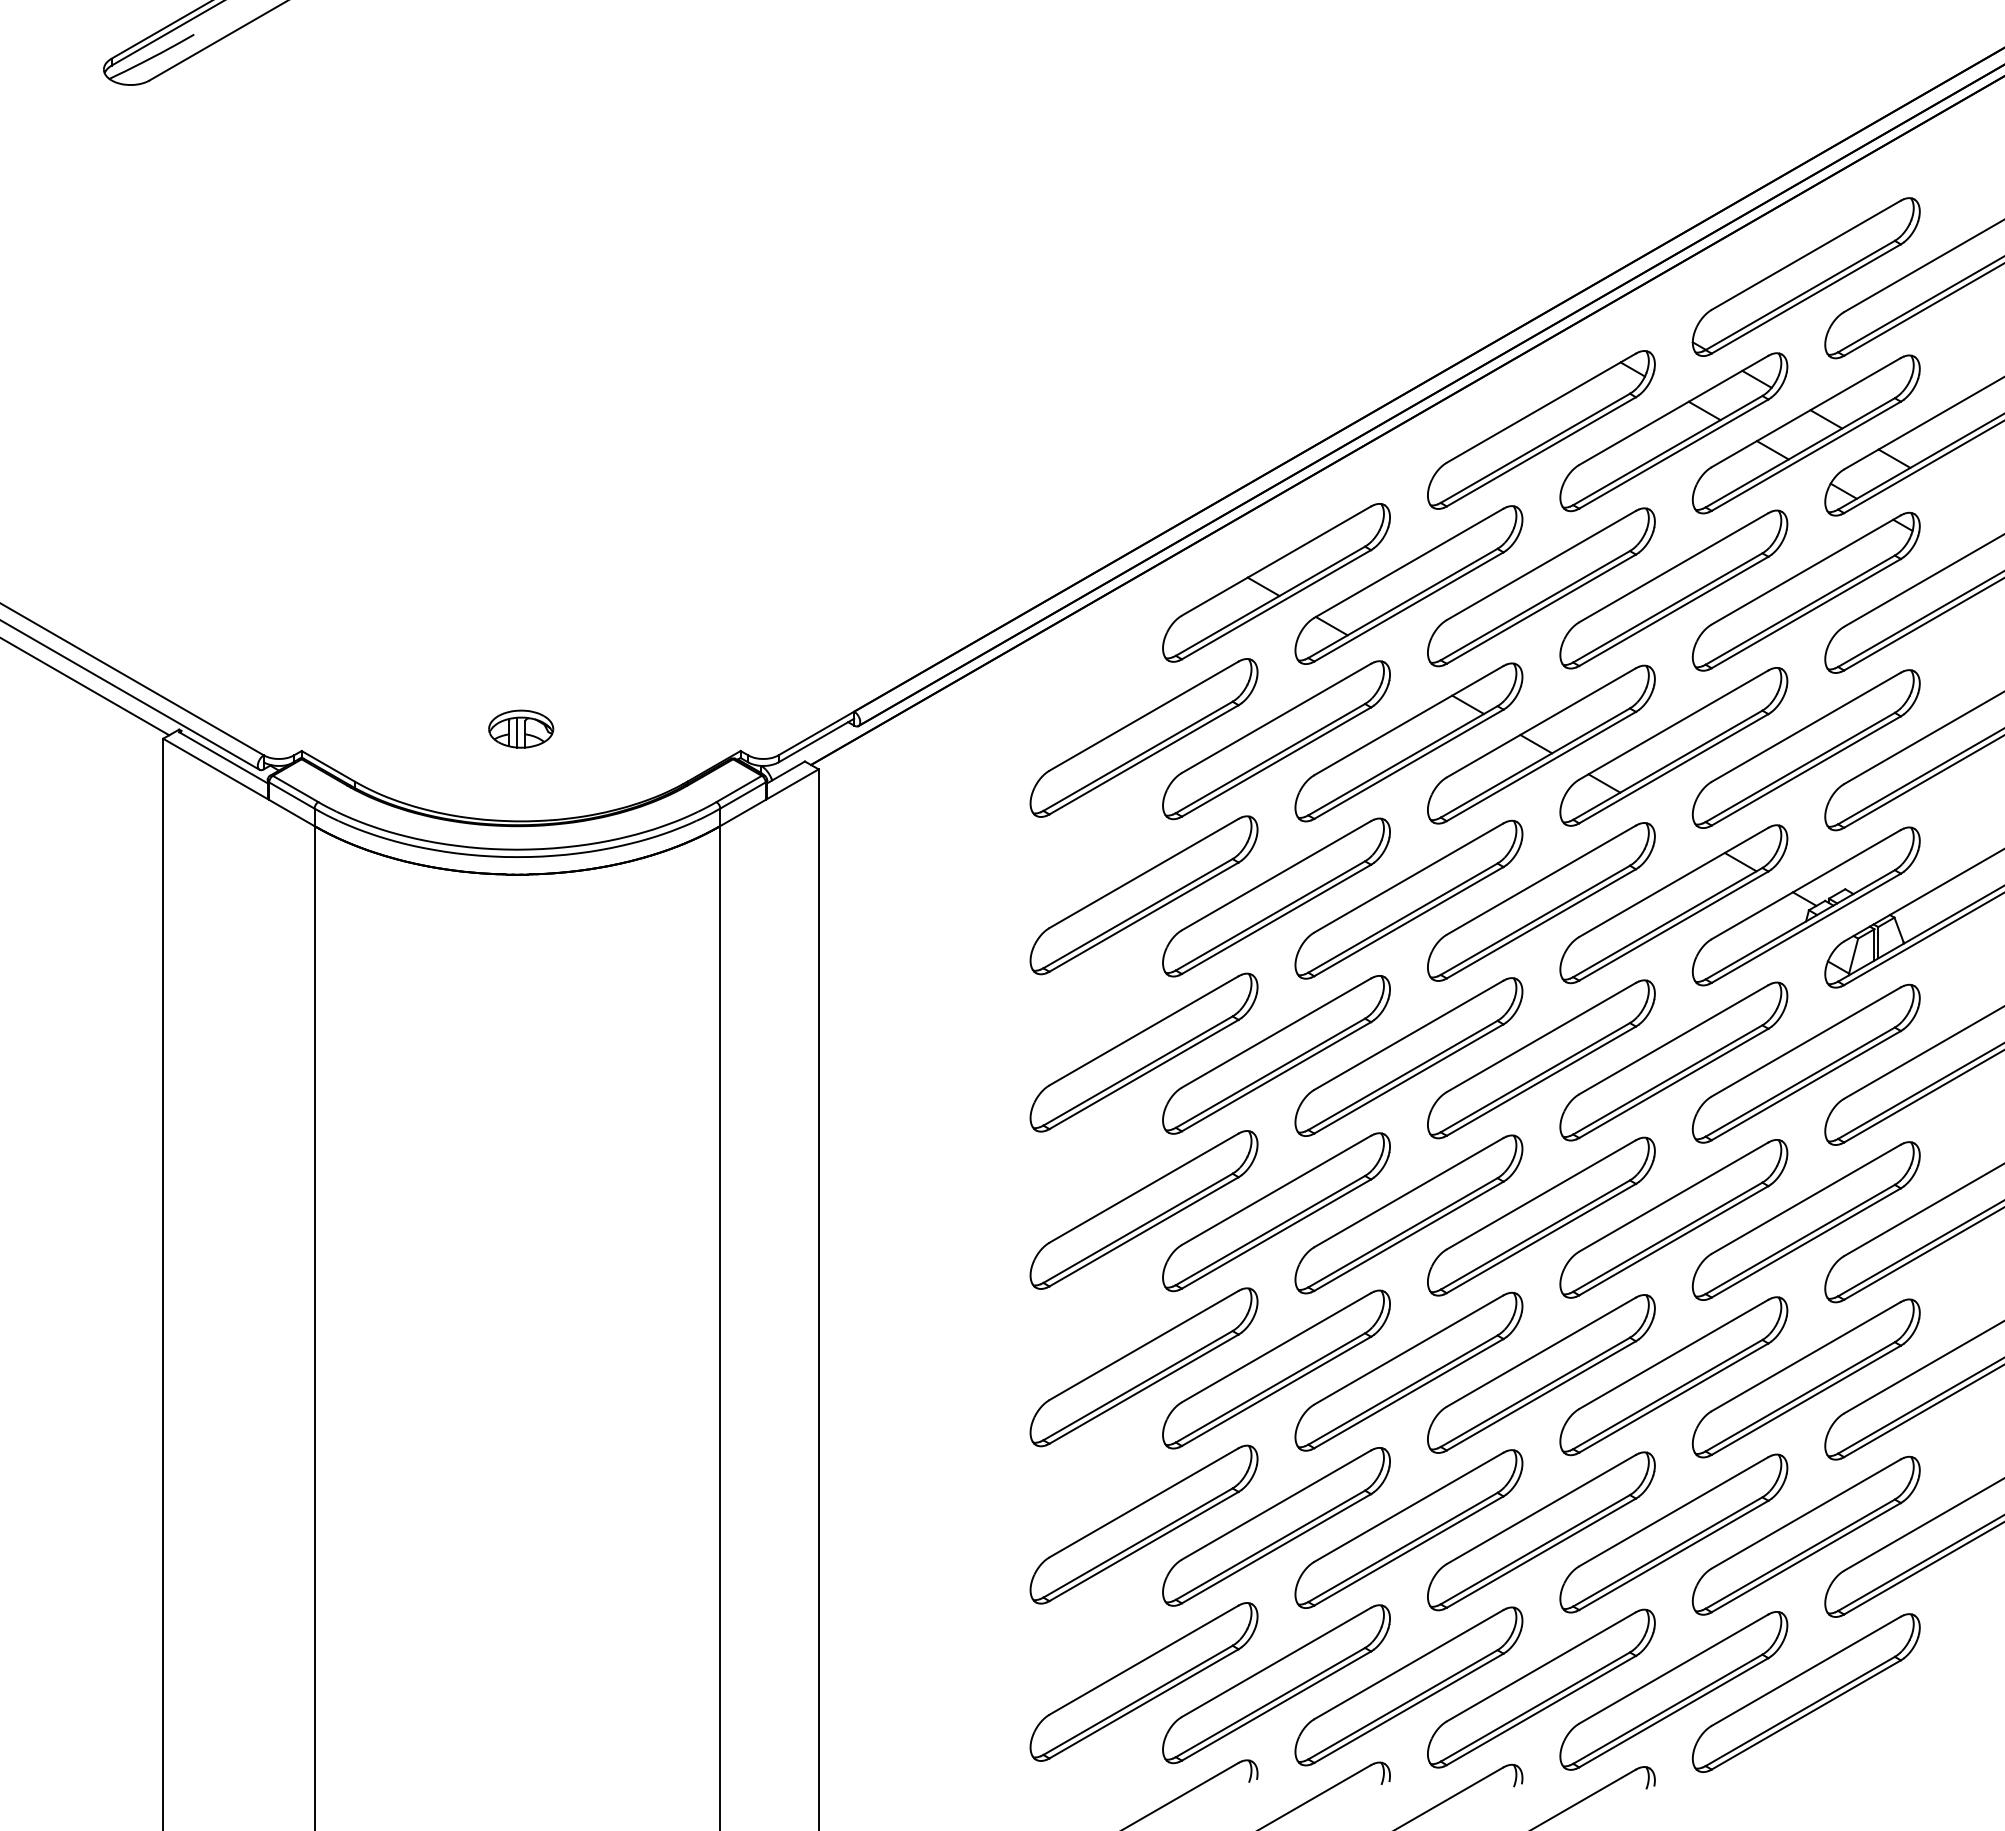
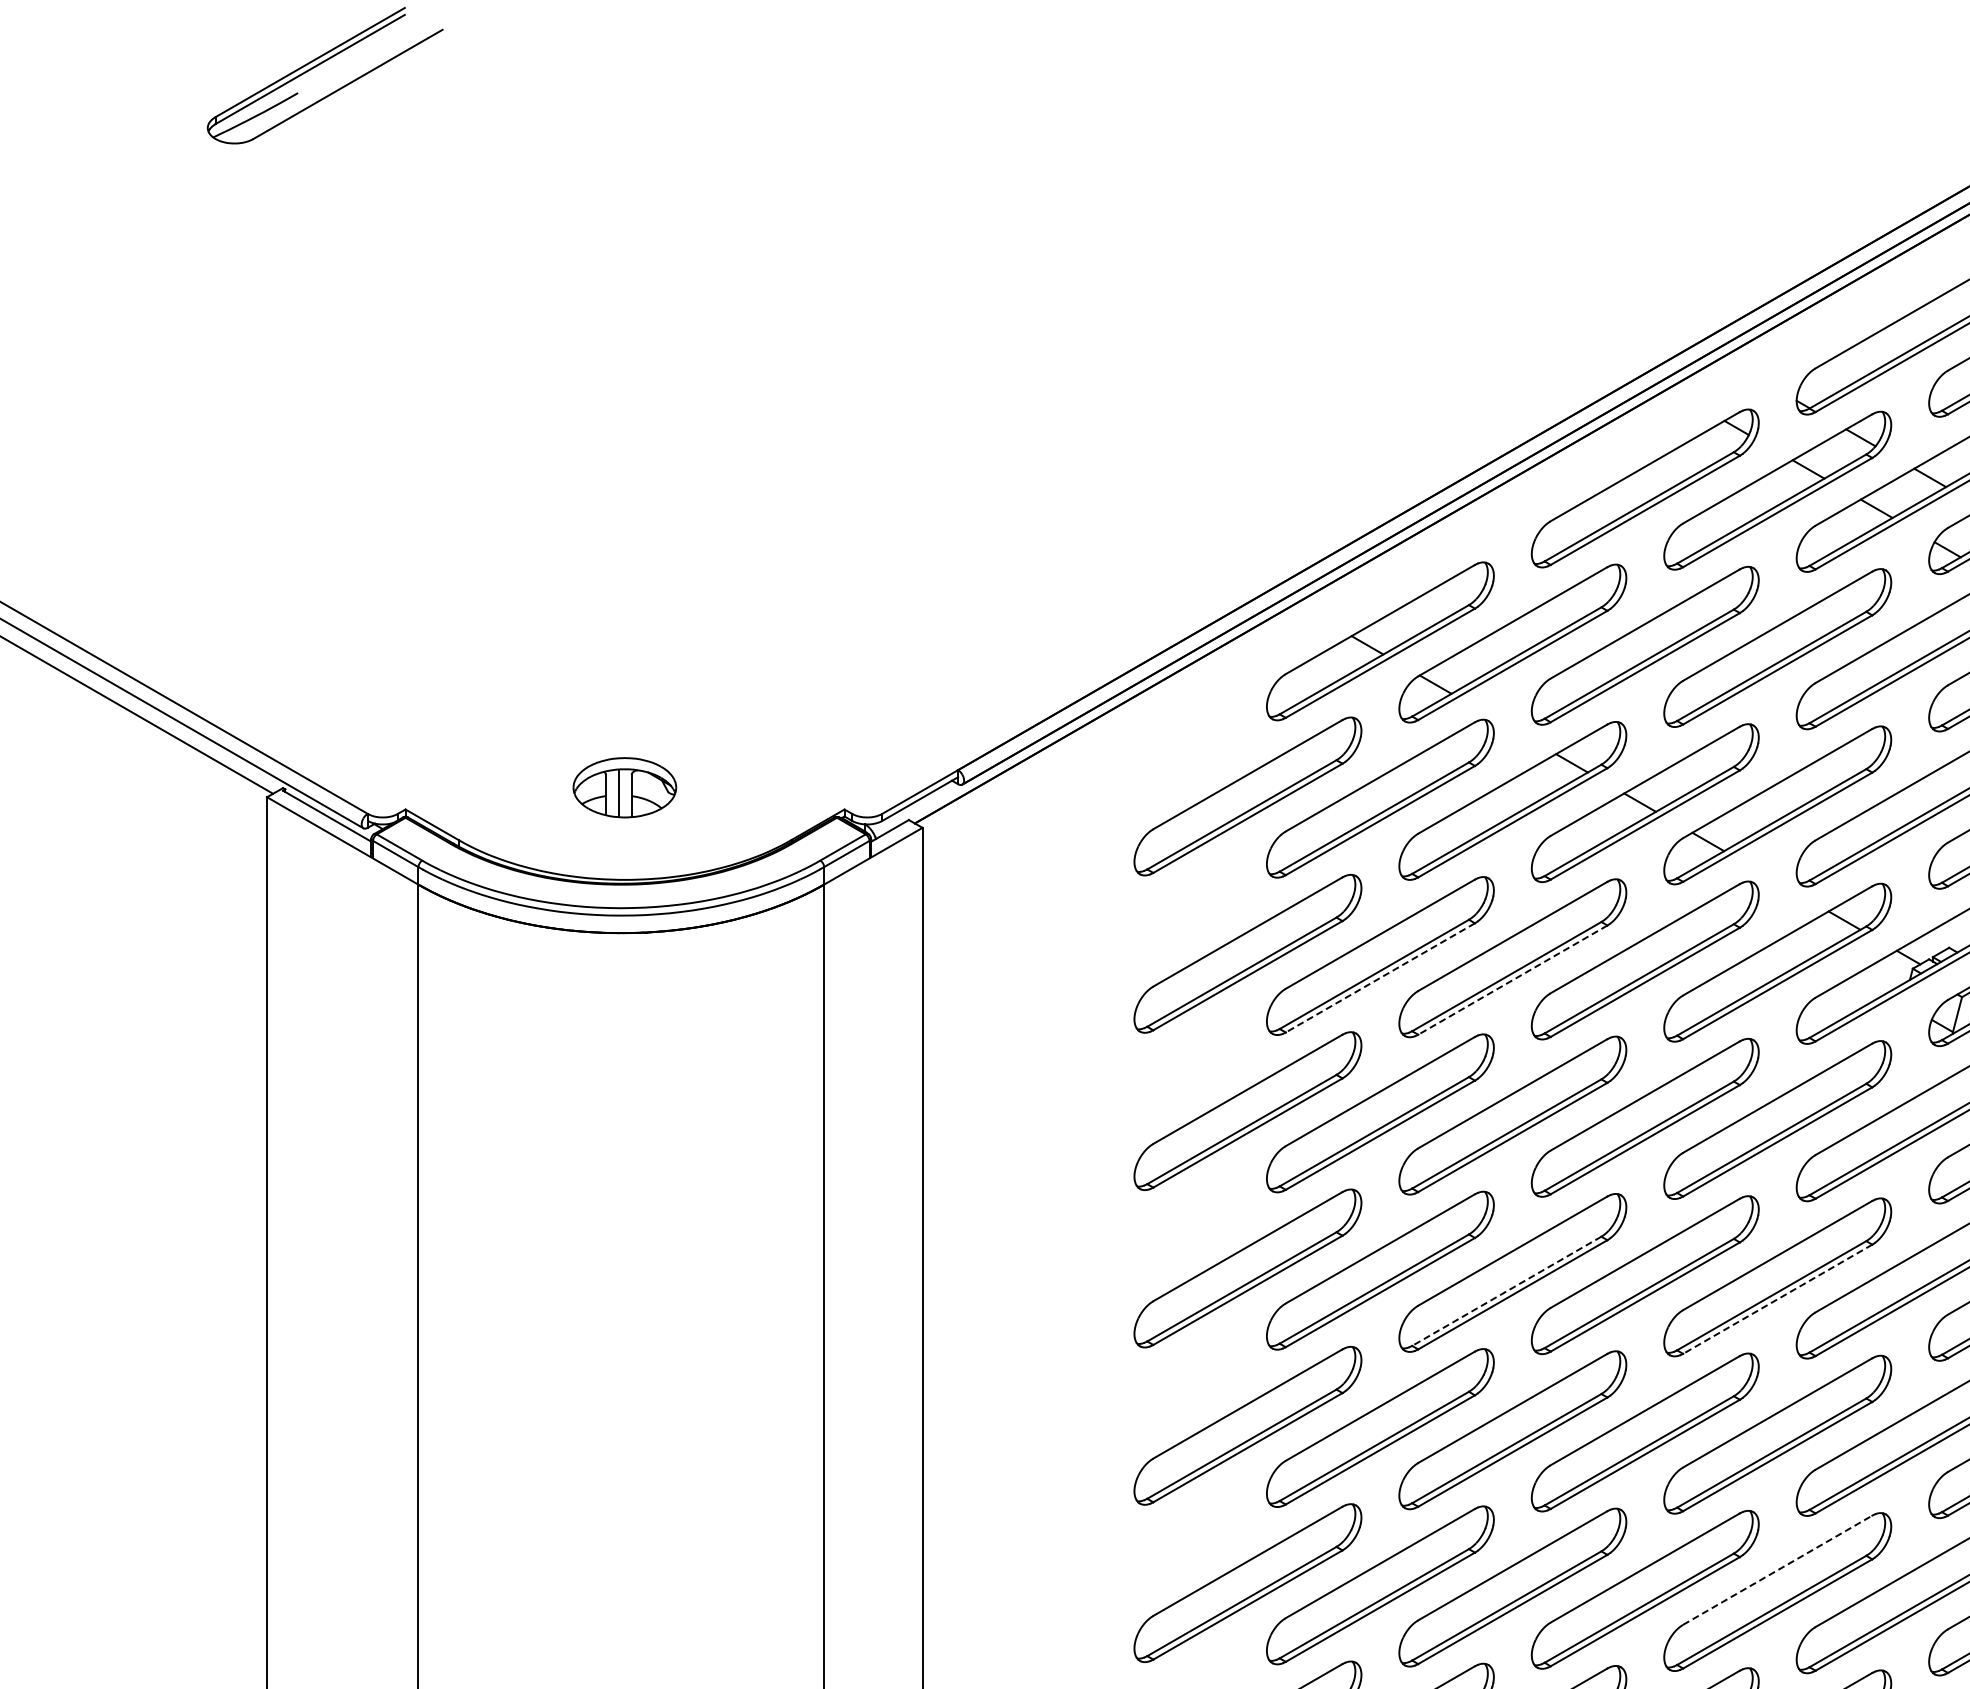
part: (521, 728) -> (625, 787), size x1.6
line: (1276, 919) -> (1380, 978), solid -> dashed
line: (1408, 921) -> (1512, 980), solid -> dashed
line: (1402, 1233) -> (1506, 1292), solid -> dashed
line: (1673, 1241) -> (1777, 1300), solid -> dashed
line: (1674, 1511) -> (1778, 1570), solid -> dashed

